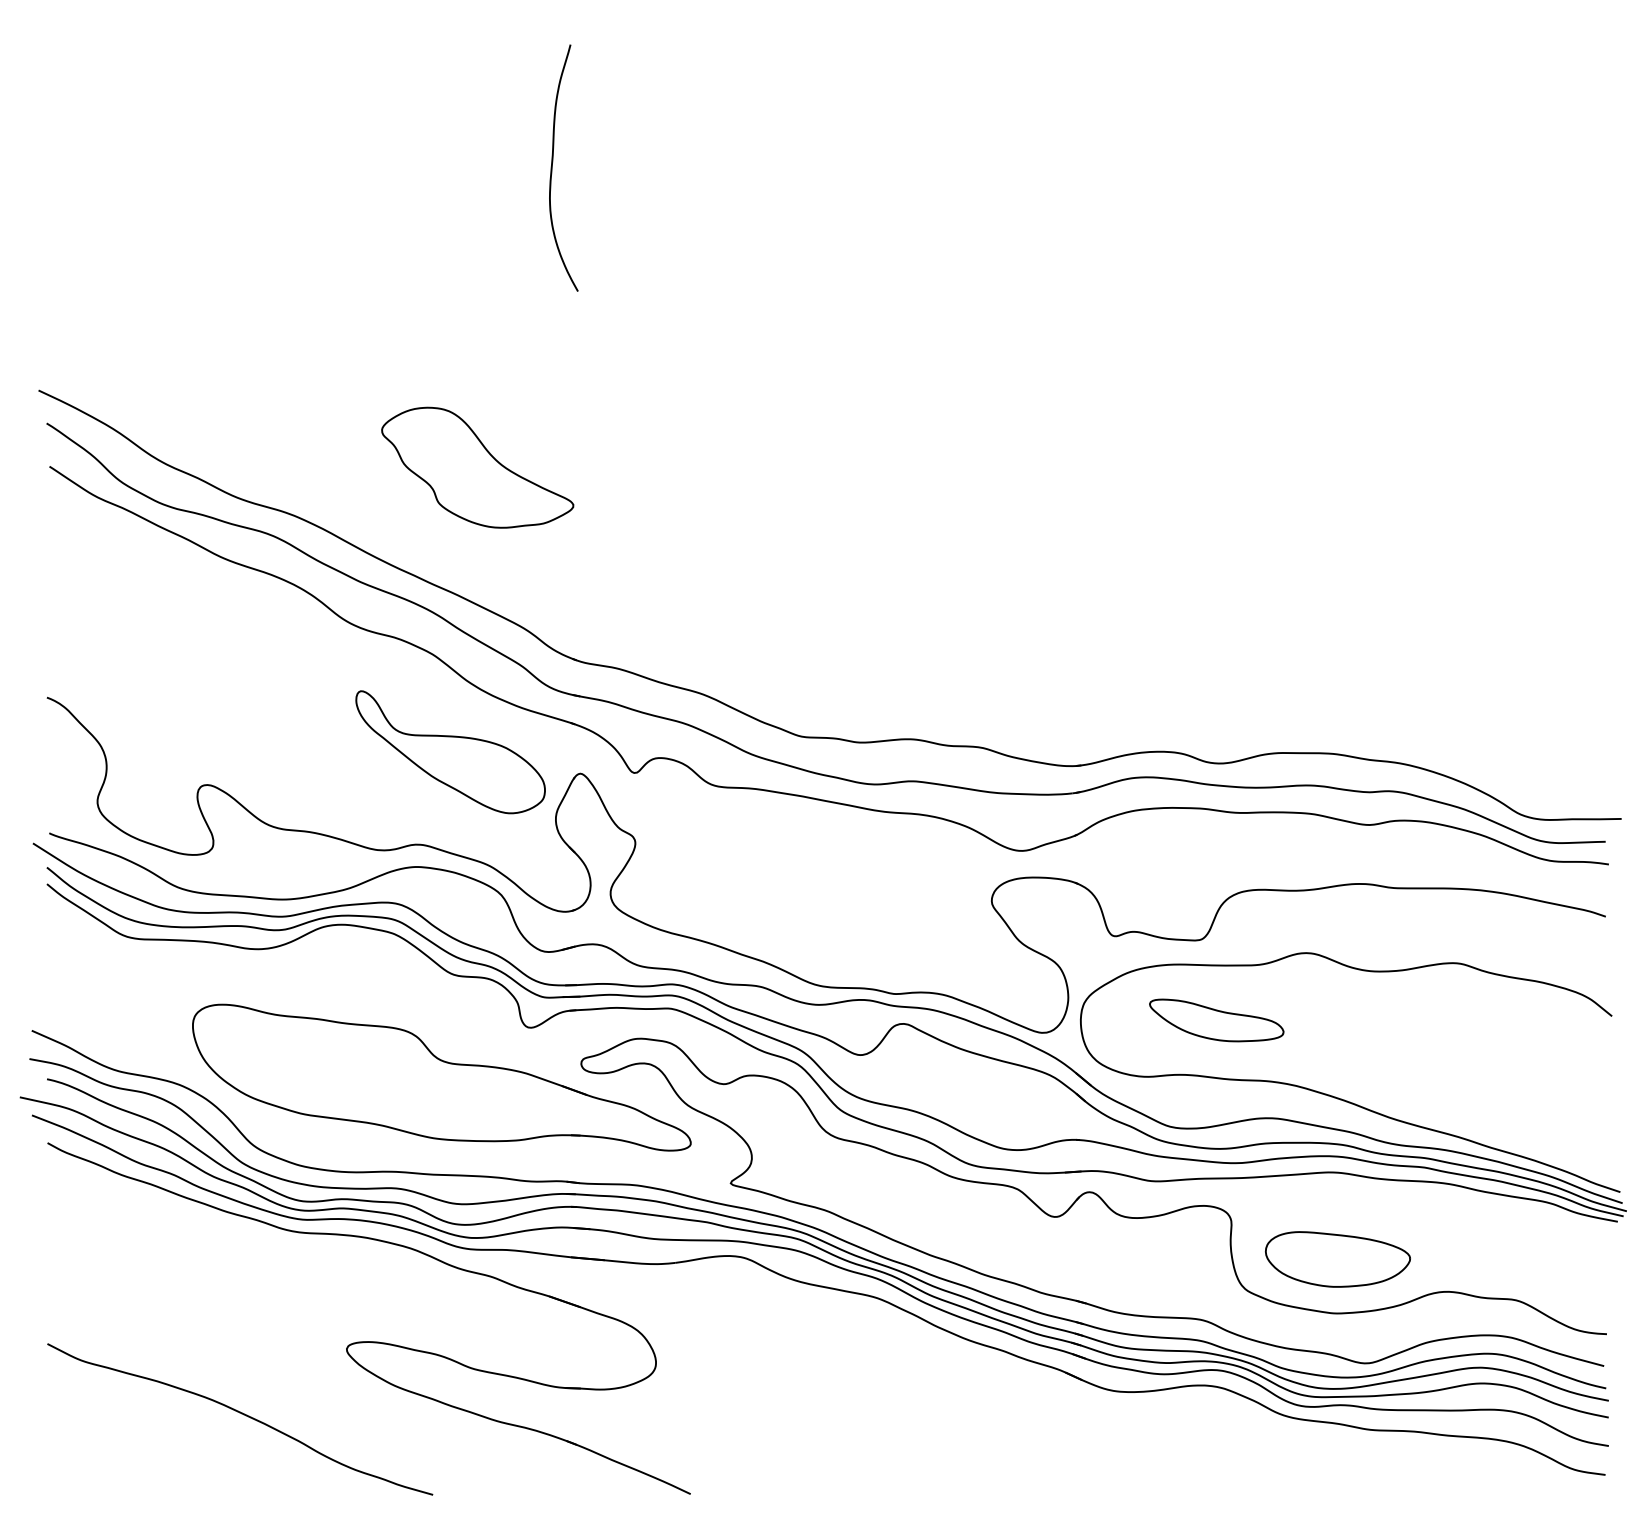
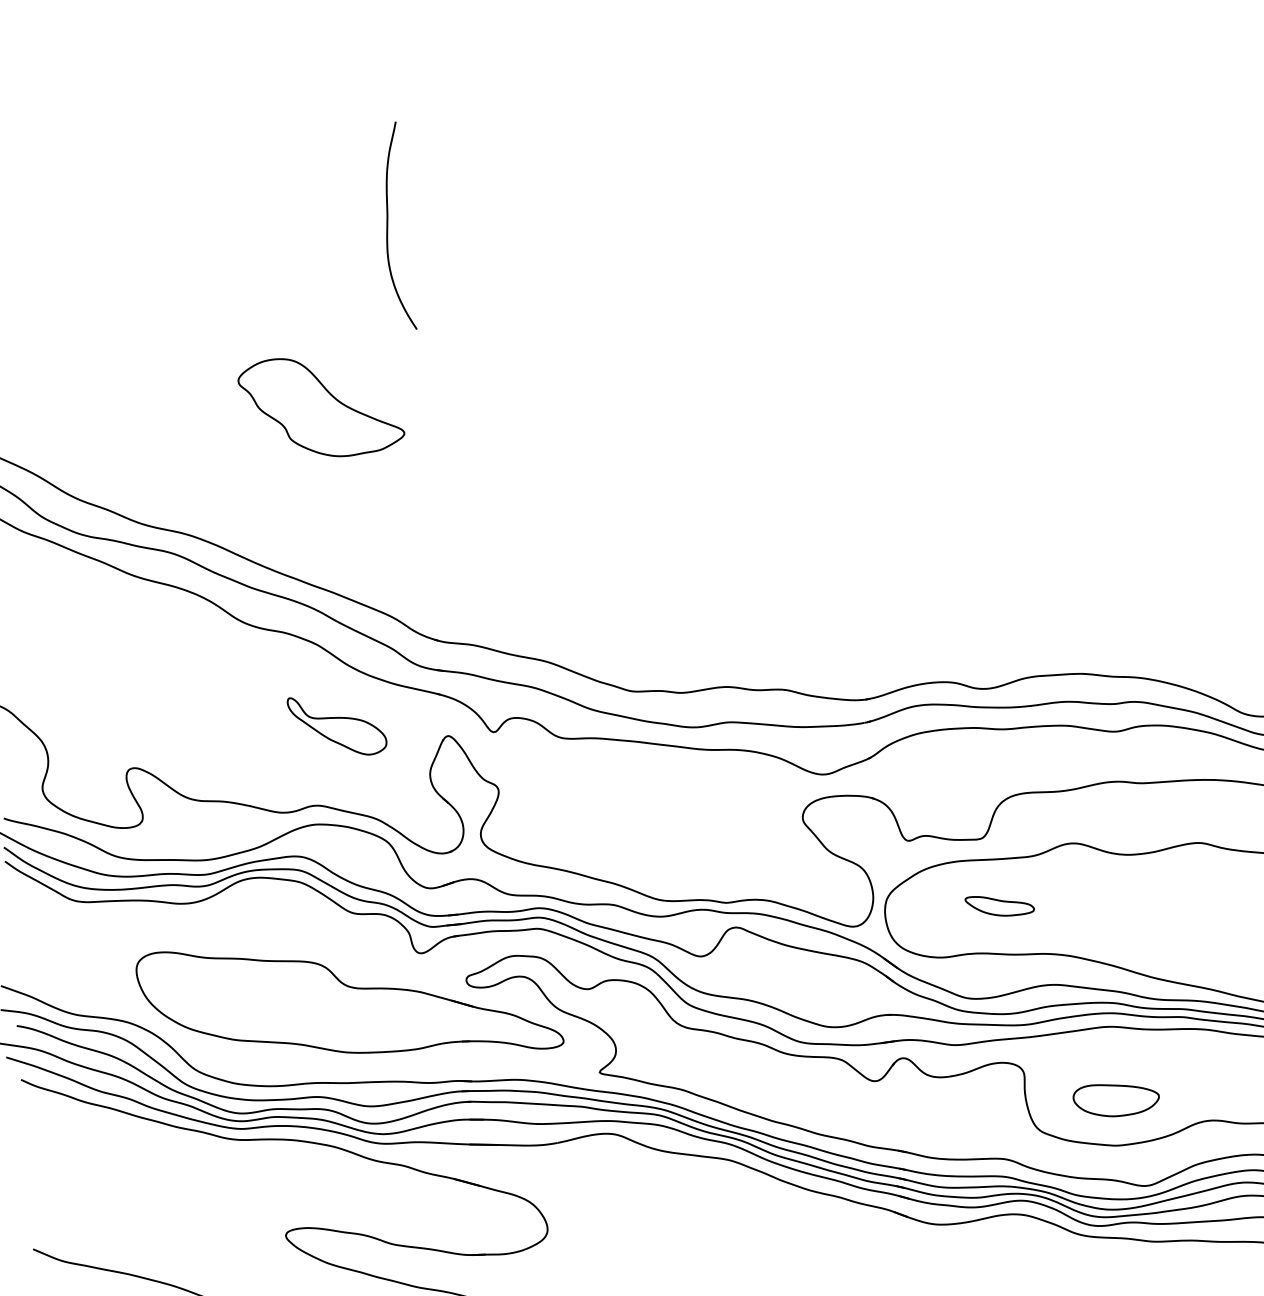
part: (477, 467) -> (321, 406), moved
part: (450, 752) -> (337, 726), size x0.6
part: (1216, 1020) -> (999, 905), size x0.6
part: (1337, 1259) -> (1116, 1100), size x0.7

